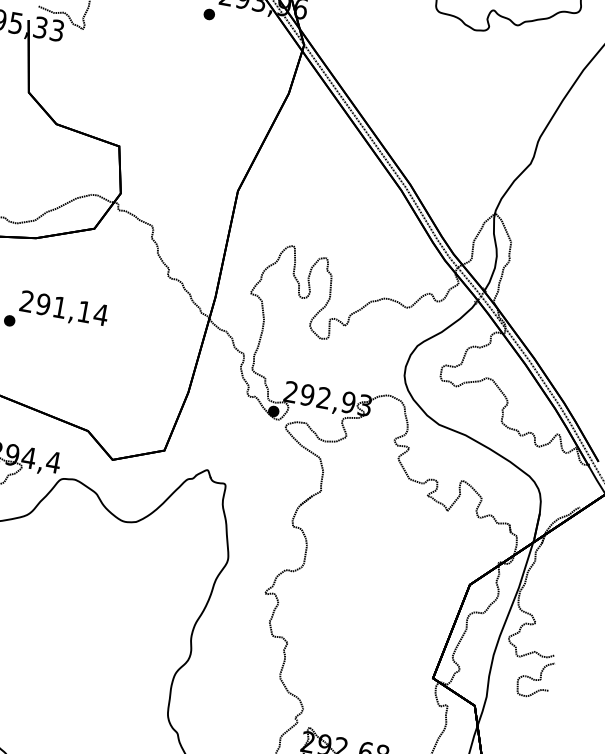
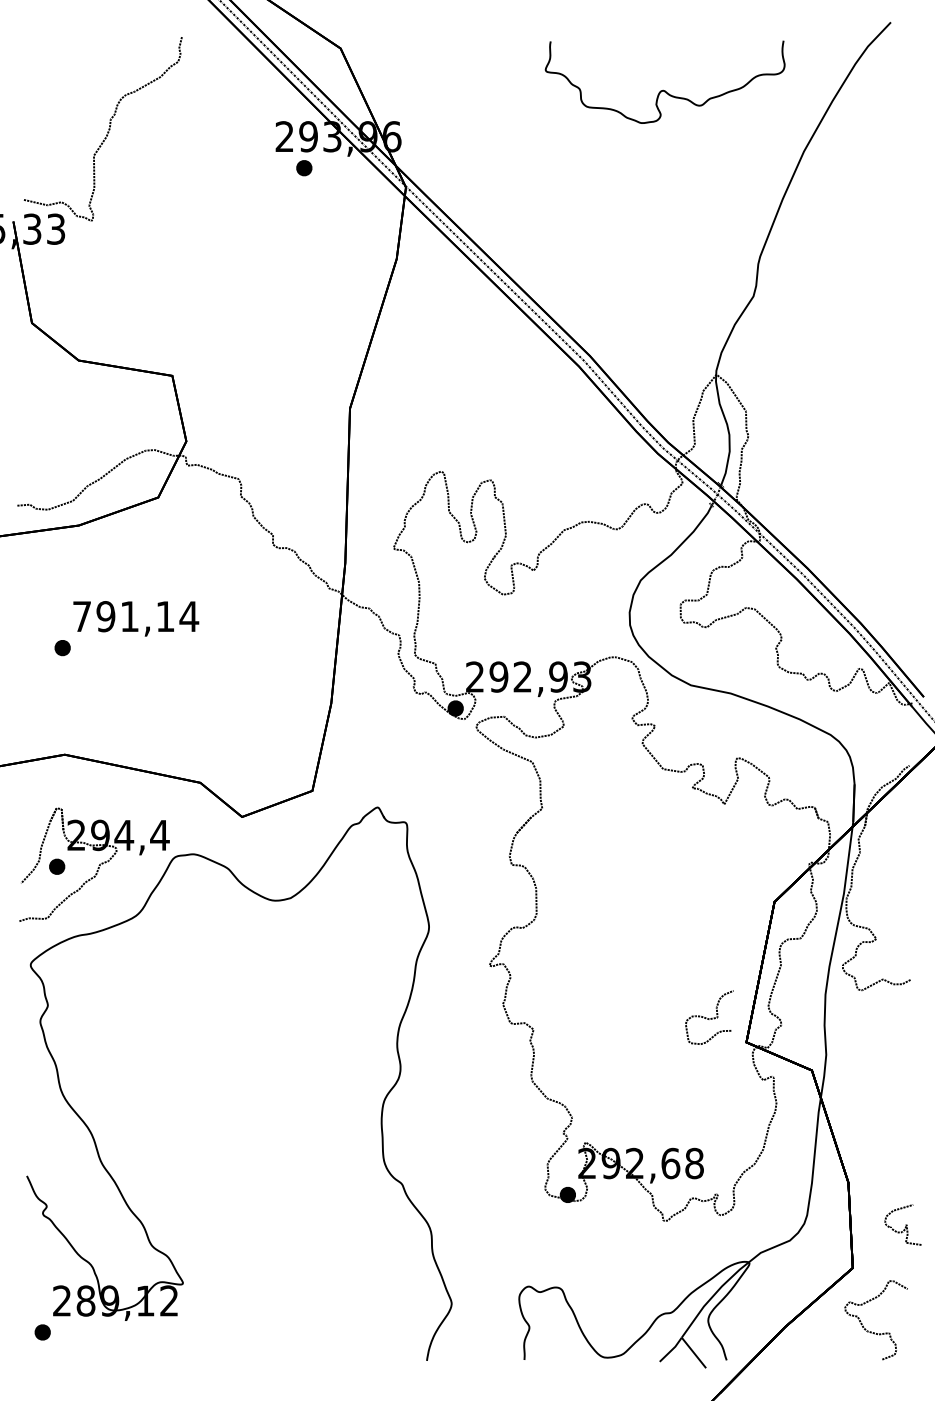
part: (209, 14) -> (304, 168), moved
text: (26, 301) -> (81, 616), 291,14 -> 791,14
curve: (534, 679) -> (709, 1018), moved

